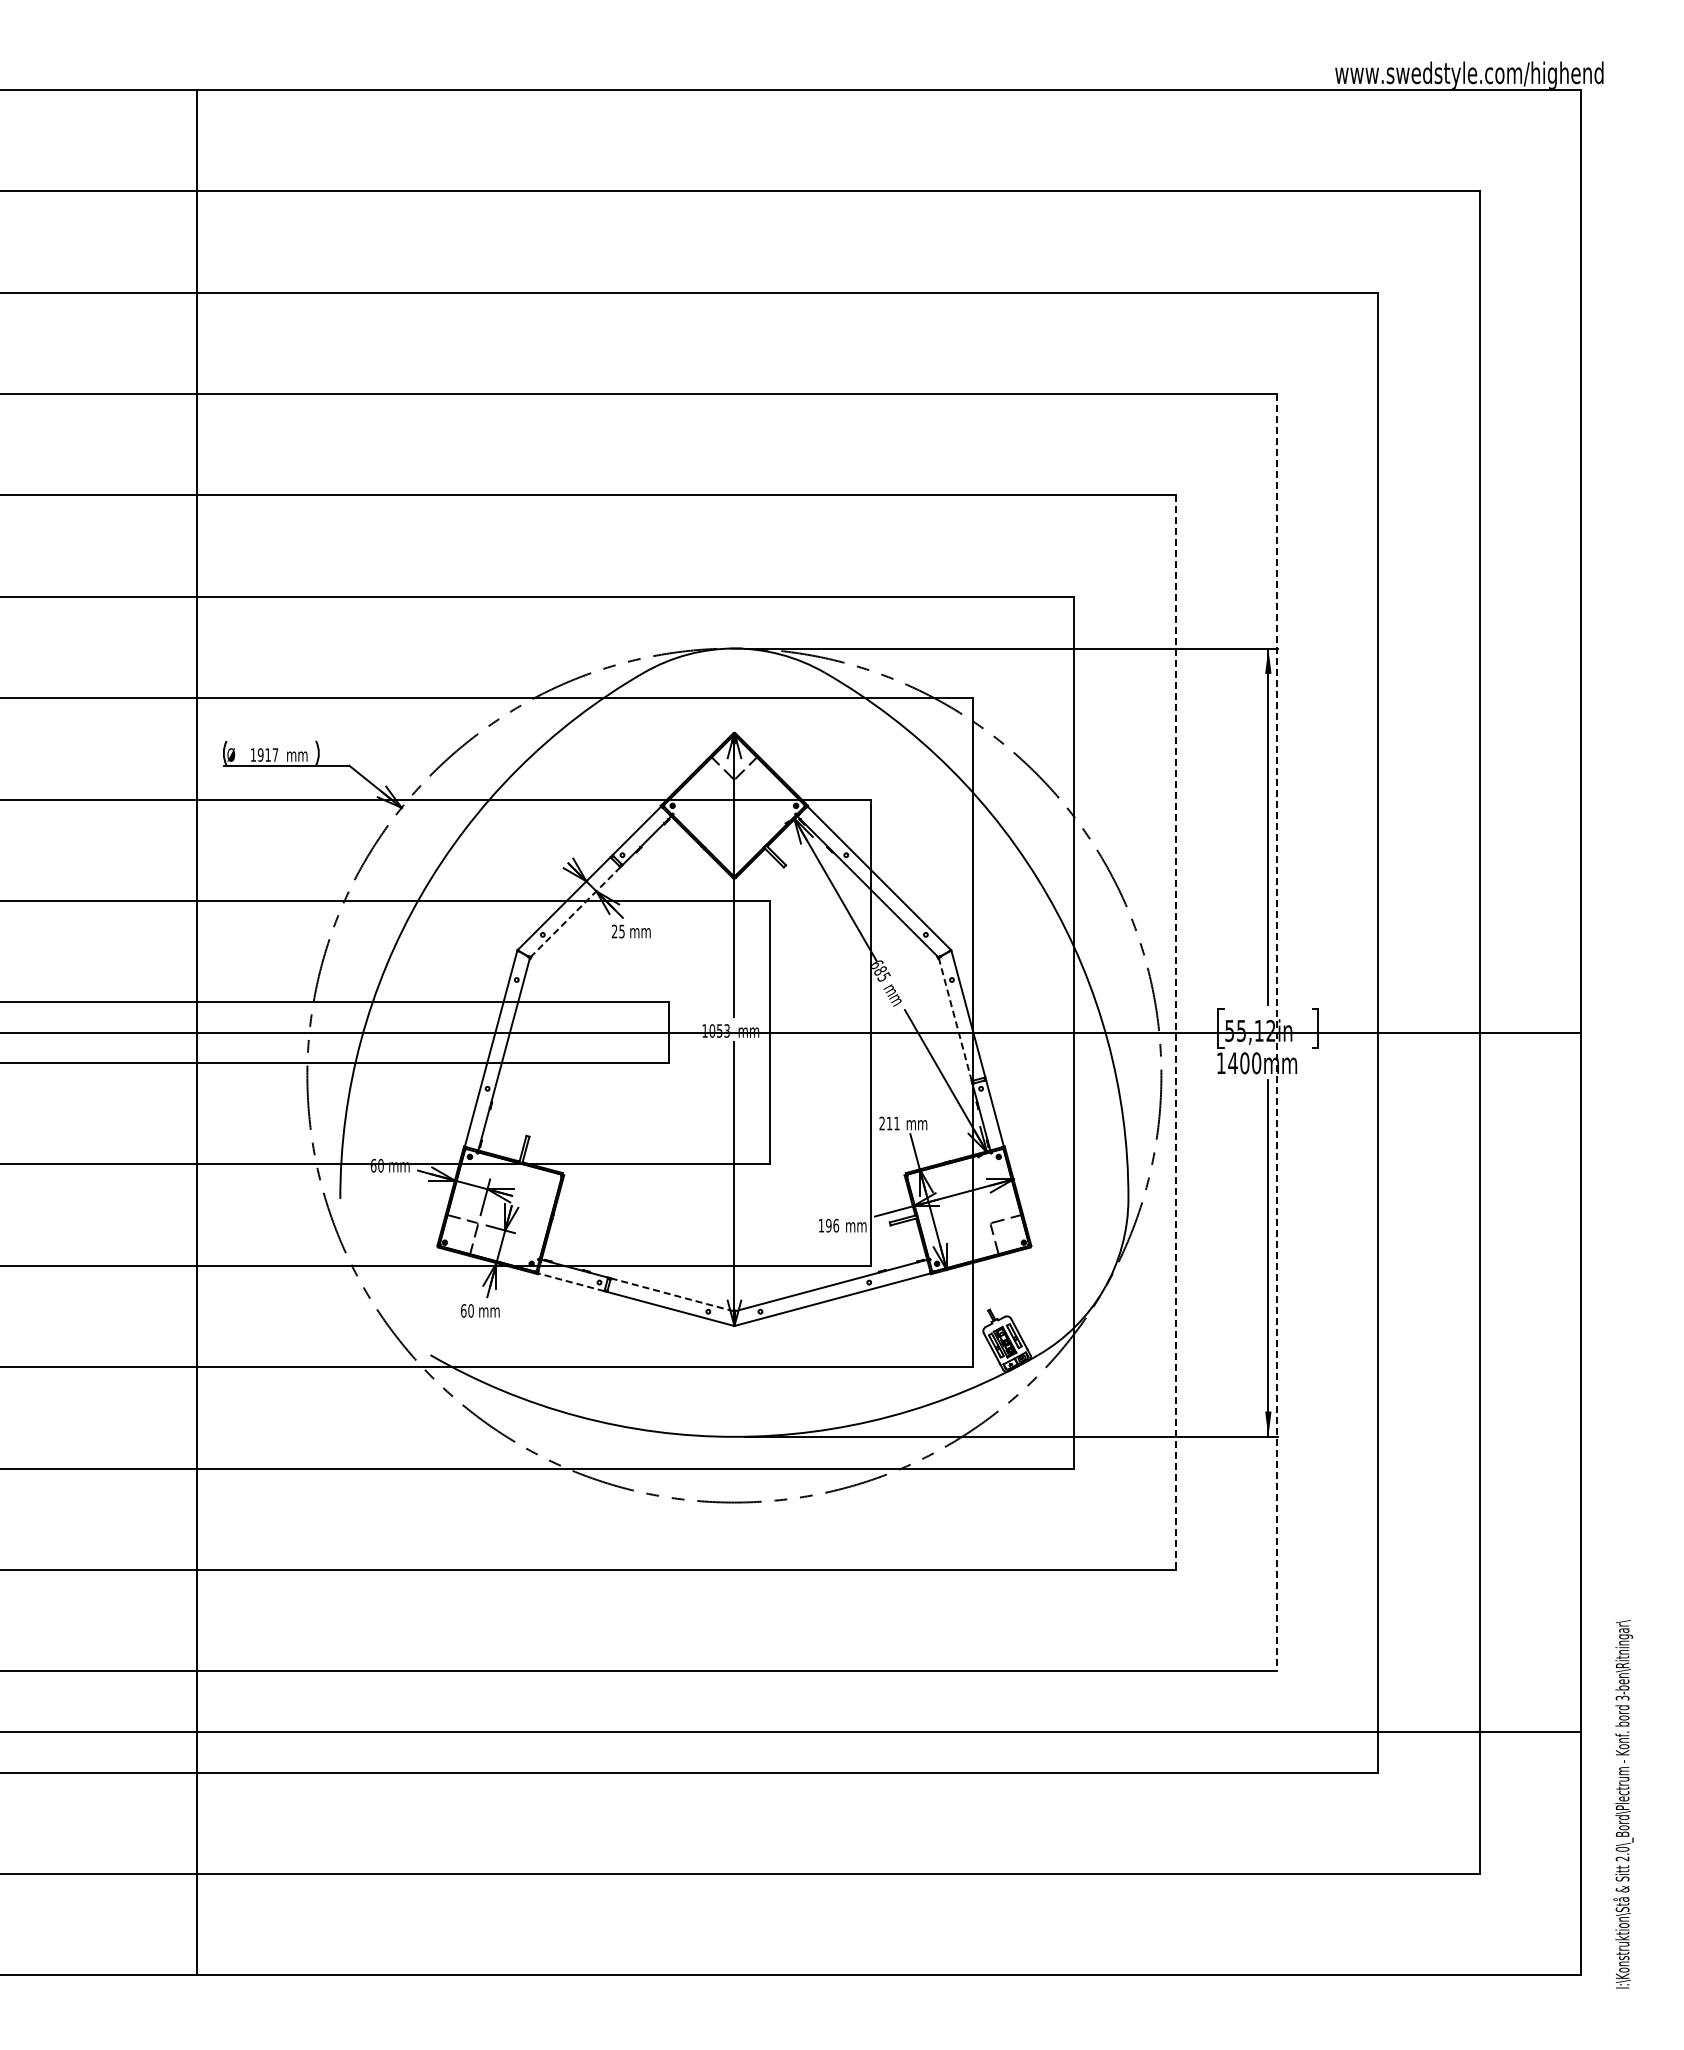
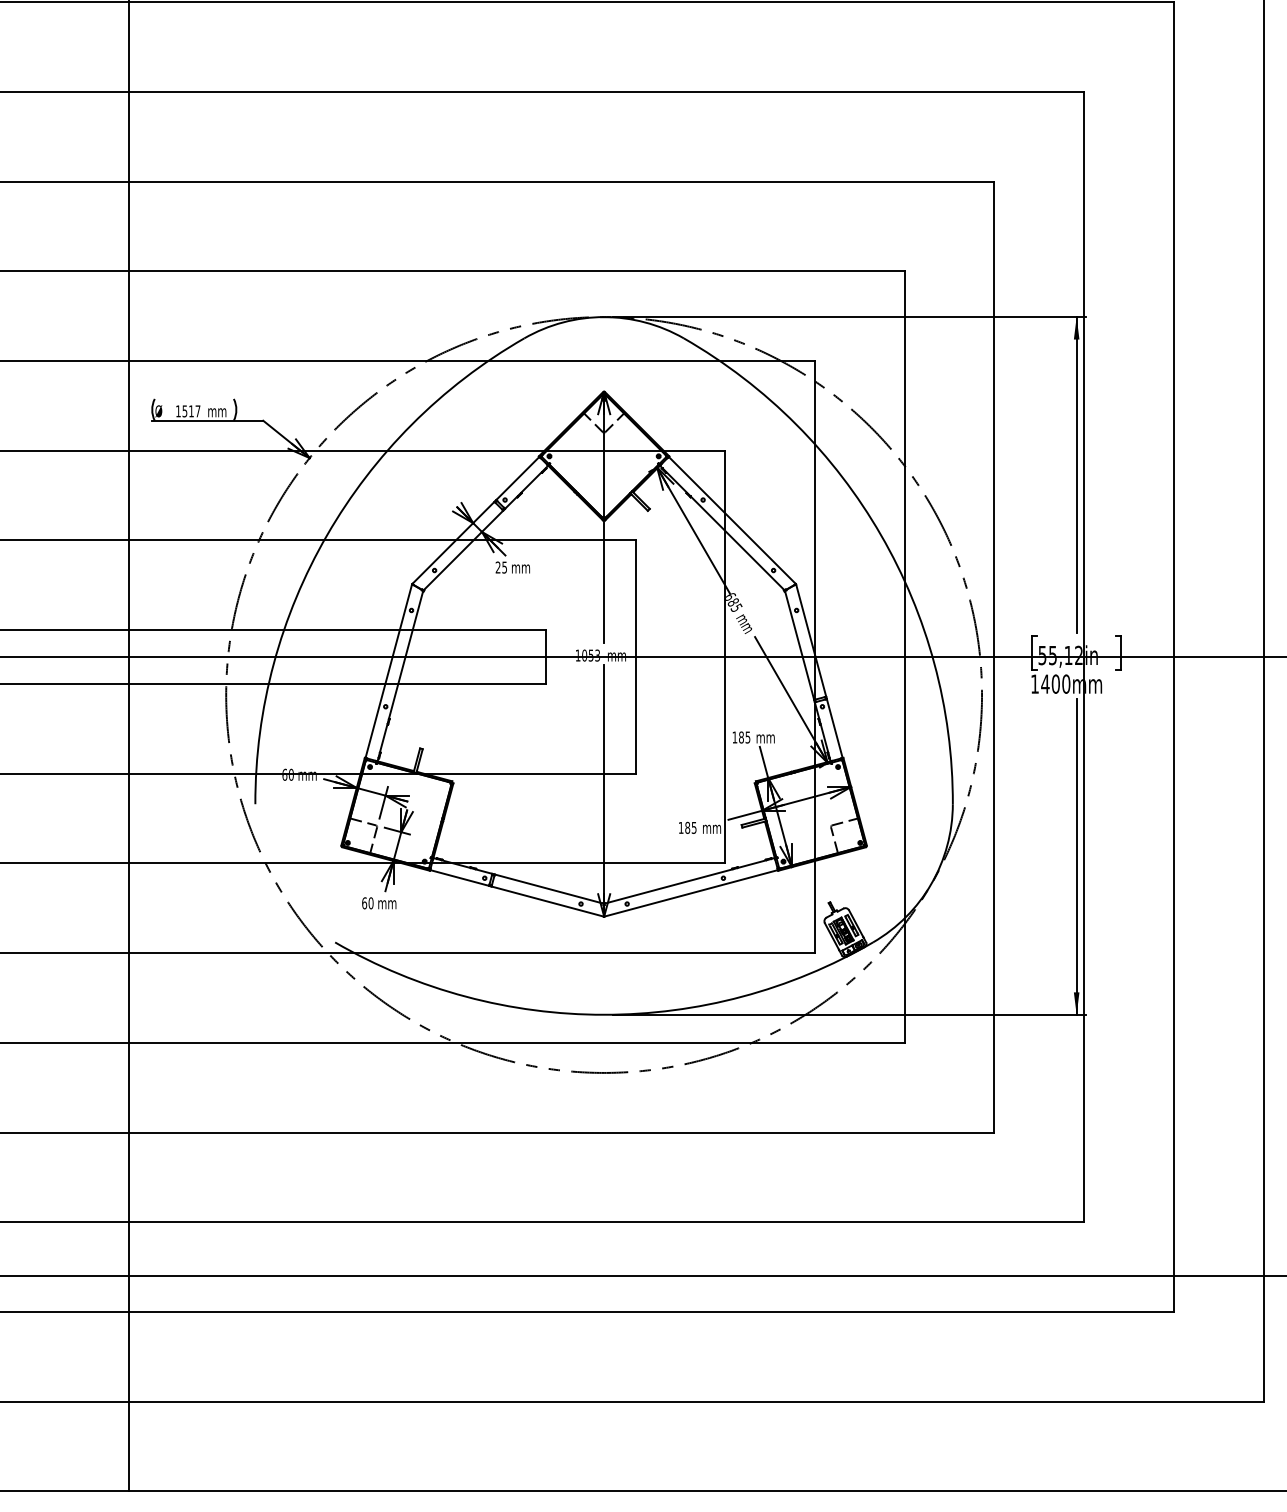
text: (260, 754) -> (184, 410), 1917 -> 1517
line: (575, 912) -> (463, 550), dashed -> solid
line: (955, 1019) -> (799, 645), dashed -> solid
line: (1276, 1032) -> (1083, 656), dashed -> solid
line: (1175, 1033) -> (994, 657), dashed -> solid
text: (889, 1123) -> (741, 737), 211 -> 185
text: (832, 1225) -> (690, 827), 196 -> 185
line: (570, 1282) -> (459, 878), dashed -> solid
line: (672, 1294) -> (549, 888), dashed -> solid

